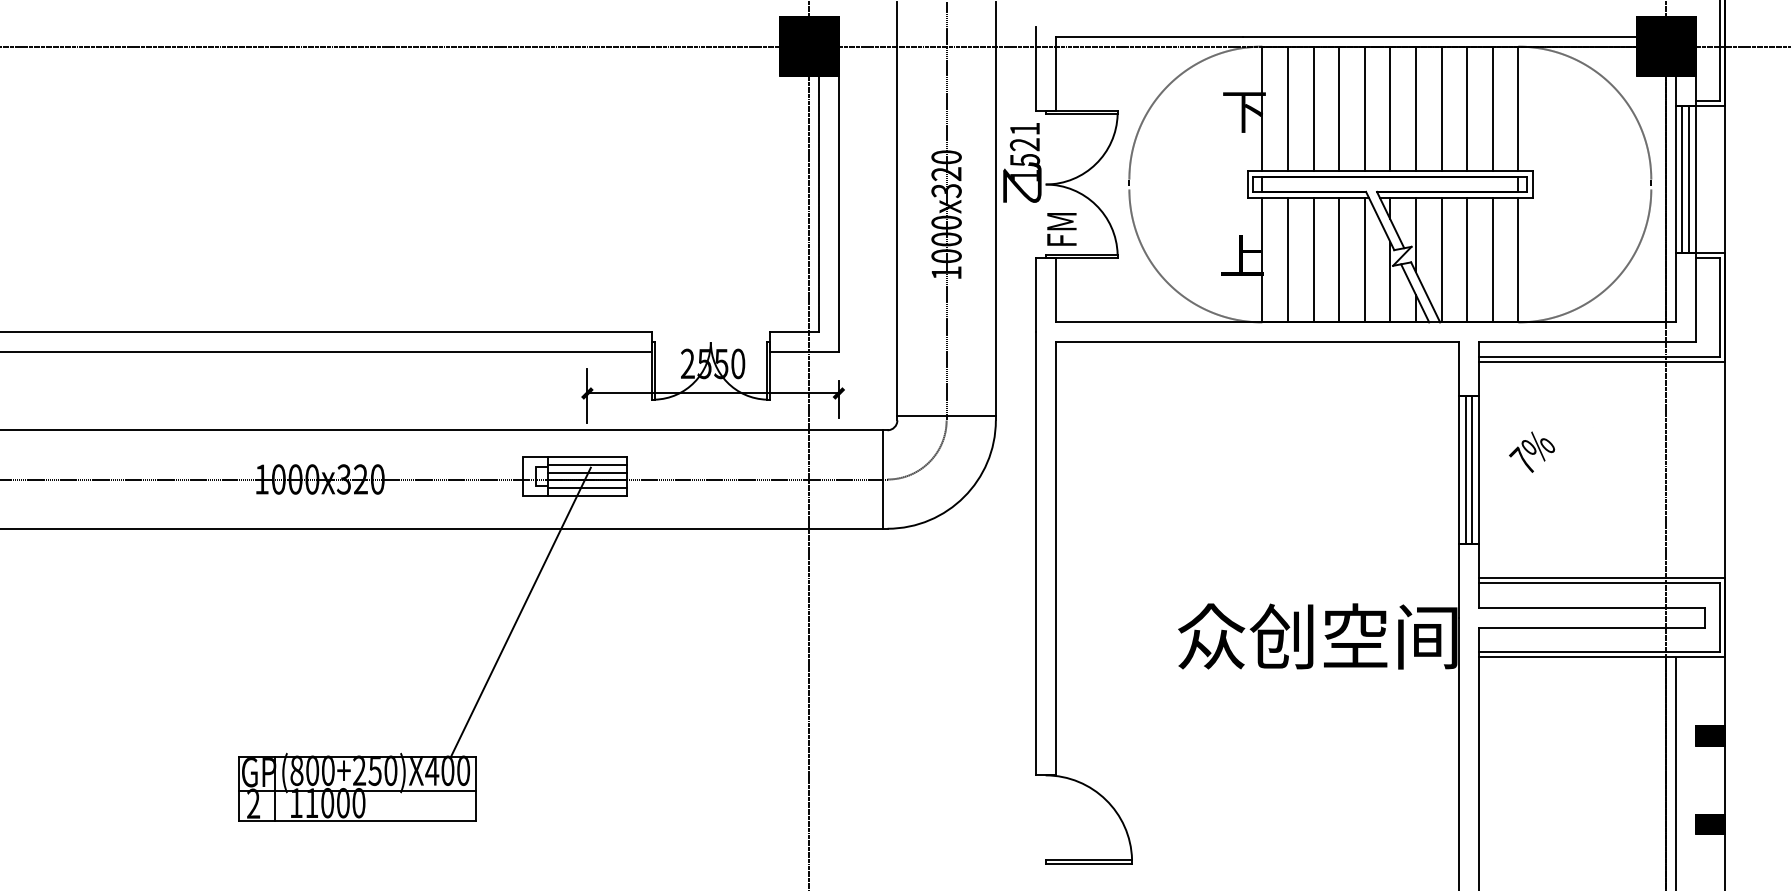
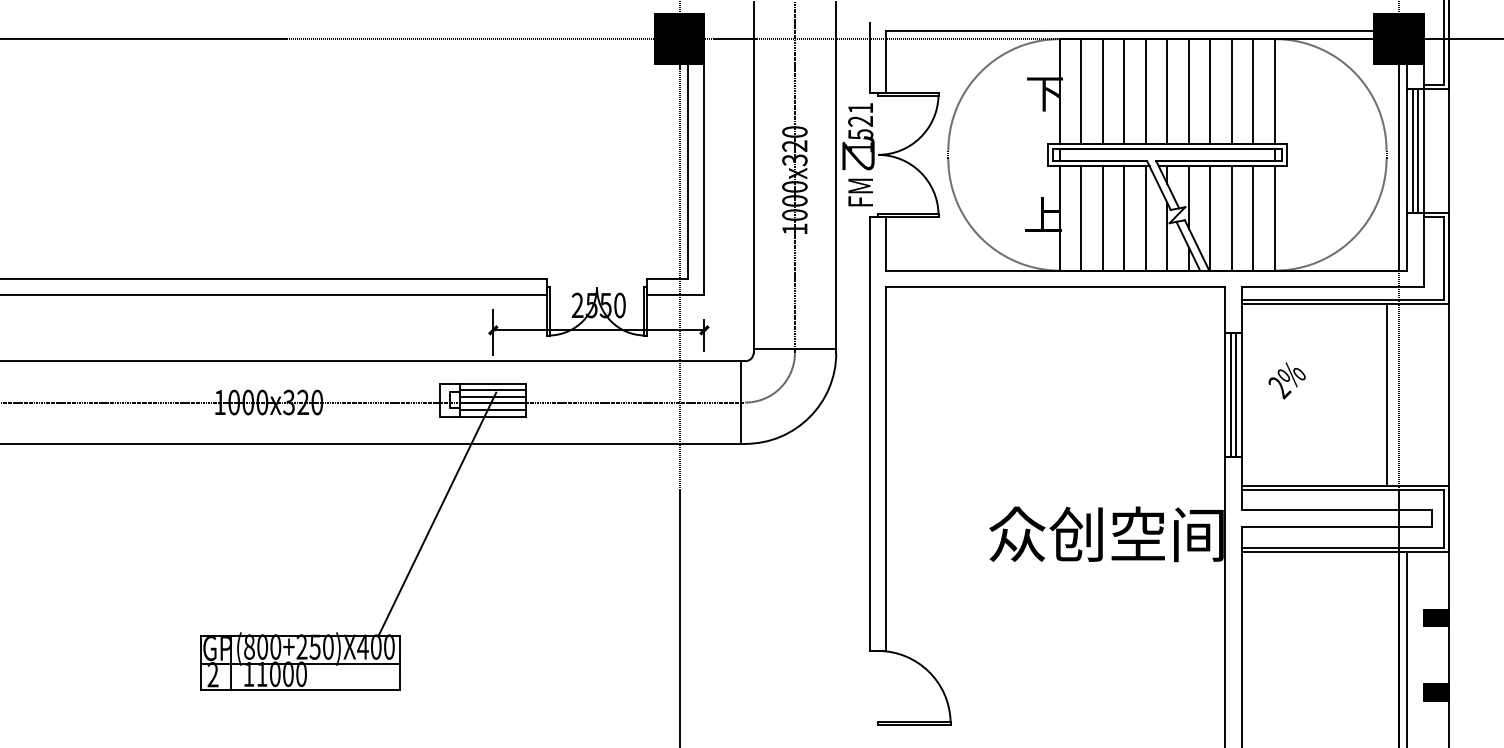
text: (1061, 229) -> (860, 192), moved
text: (1523, 461) -> (1279, 387), 7% -> 2%
line: (1651, 469) -> (1386, 394), added

